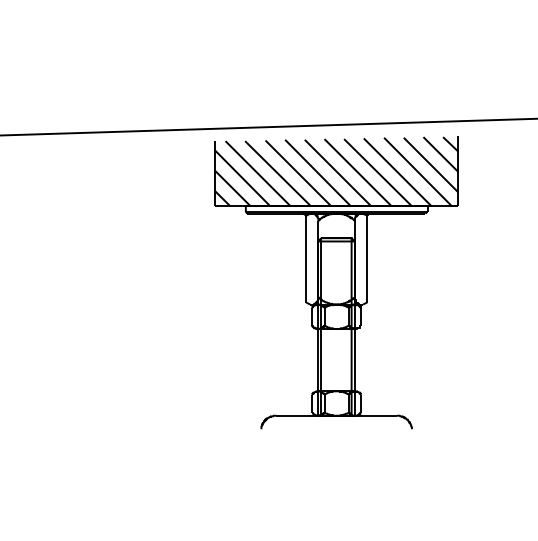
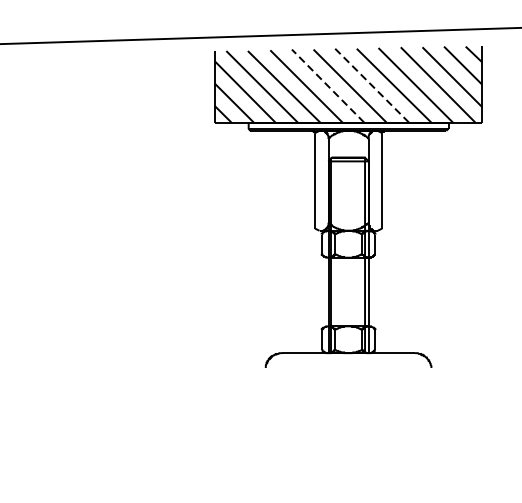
line: (357, 172) -> (371, 85), solid -> dashed
line: (318, 173) -> (328, 86), solid -> dashed

